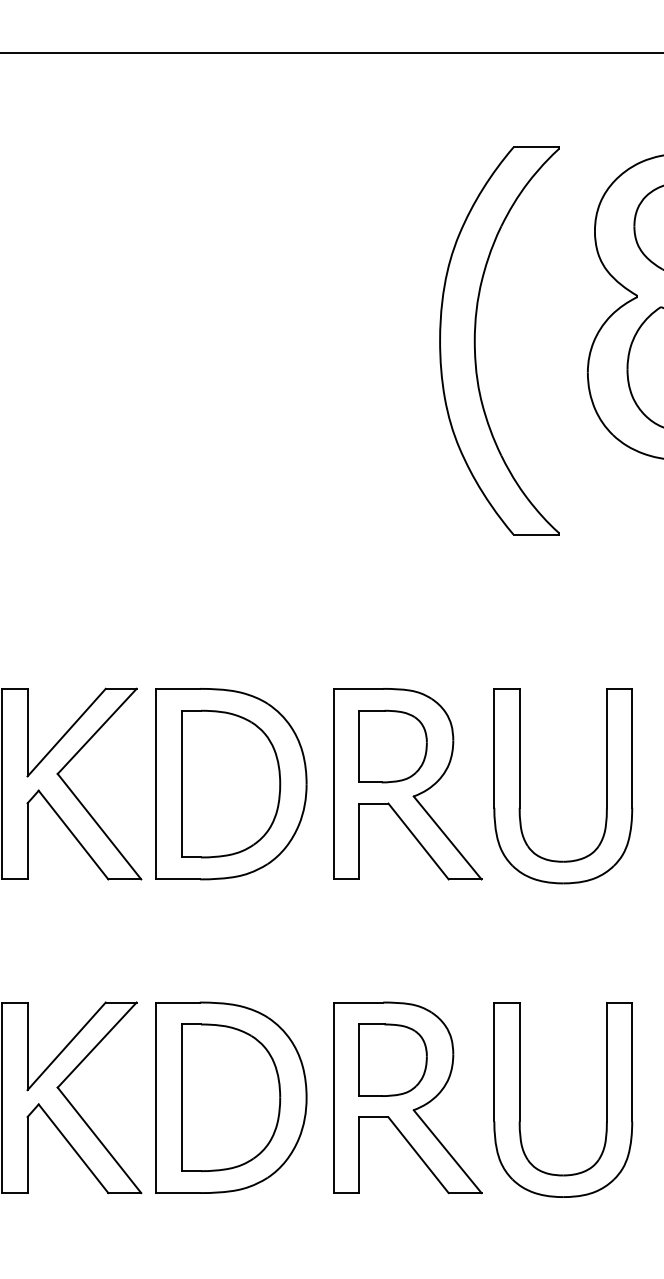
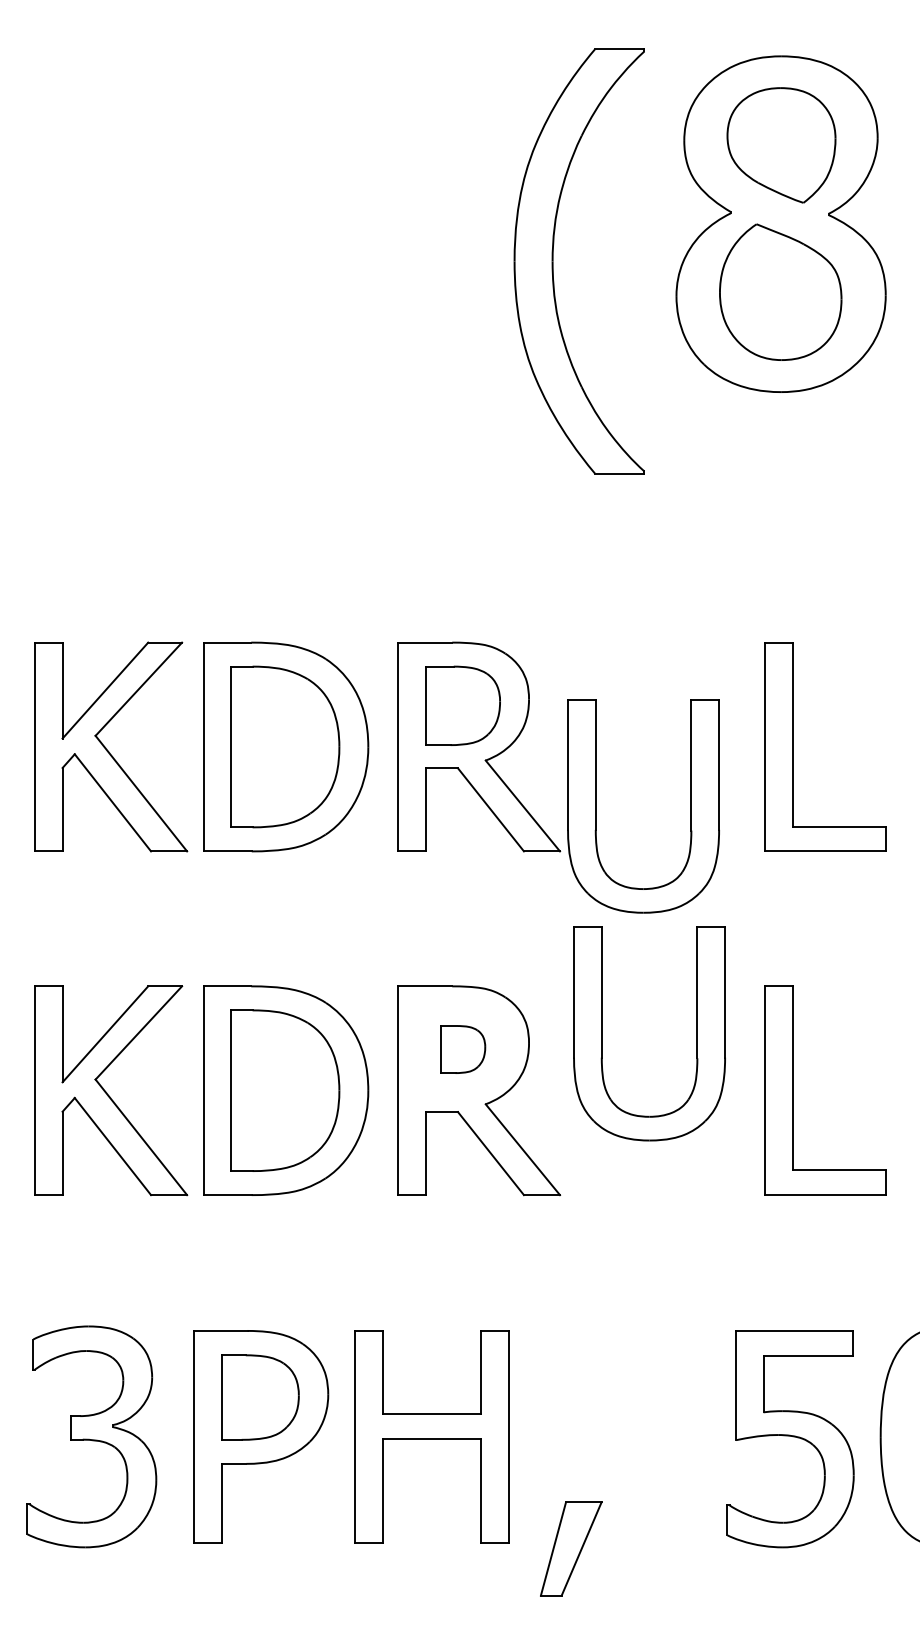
part: (520, 786) -> (596, 806), moved
part: (392, 1060) -> (462, 1049), size x0.6
part: (520, 1099) -> (602, 1033), moved

